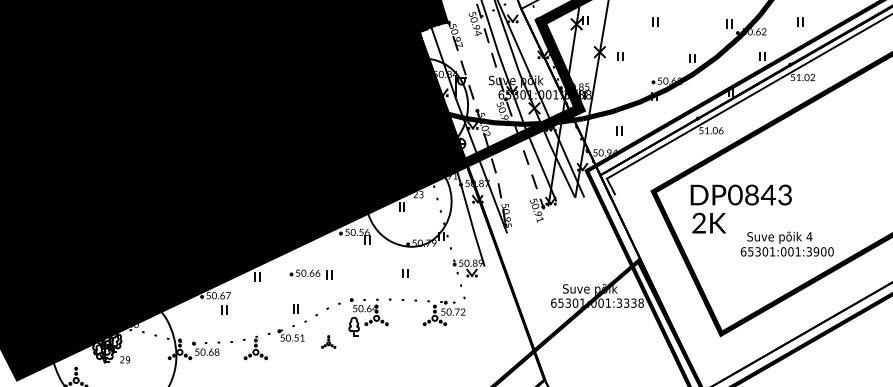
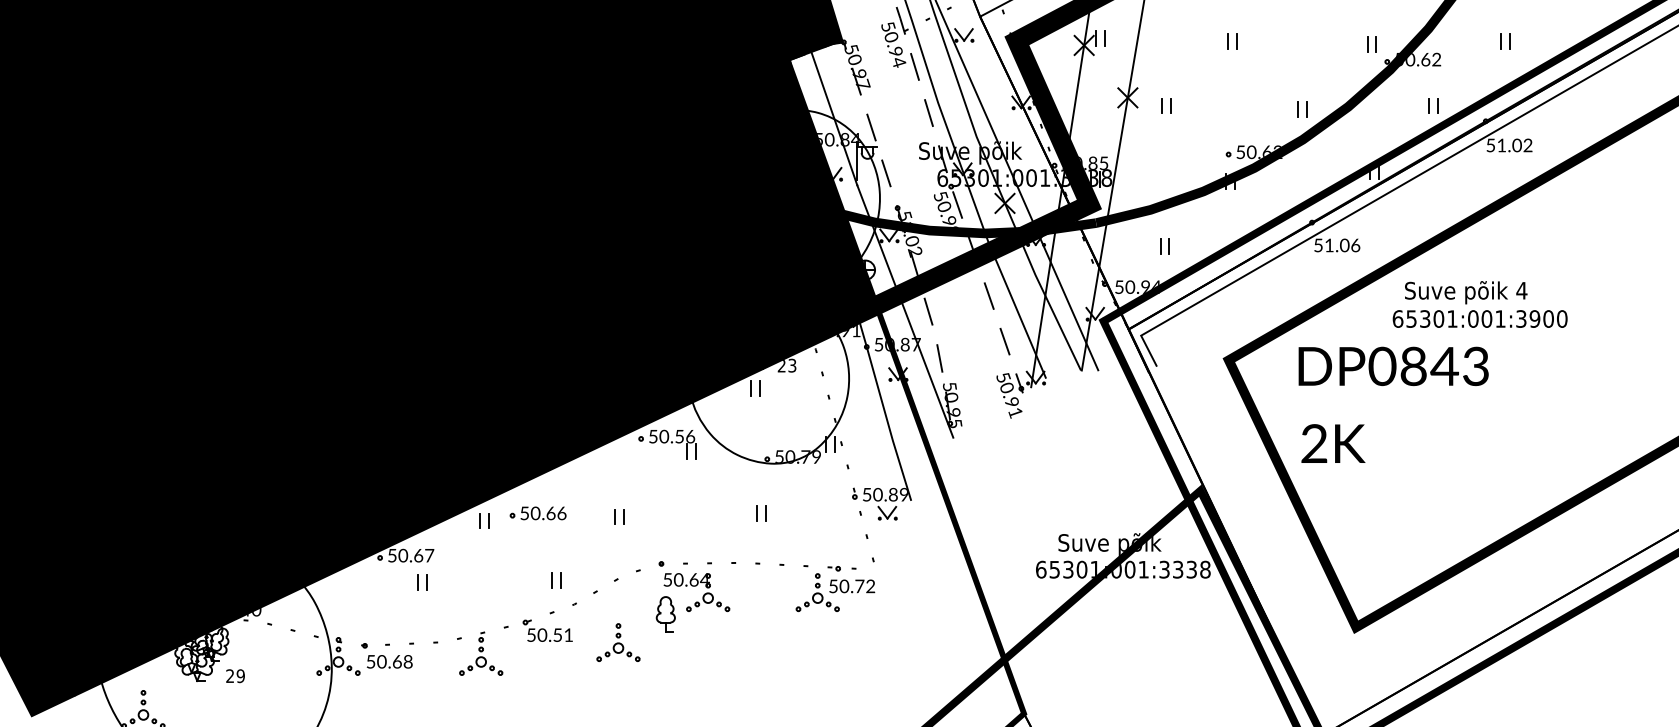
text: (709, 222) -> (1333, 442), moved
text: (786, 243) -> (1478, 303), moved
part: (304, 272) -> (536, 511), moved
part: (328, 341) -> (617, 641), size x1.67

